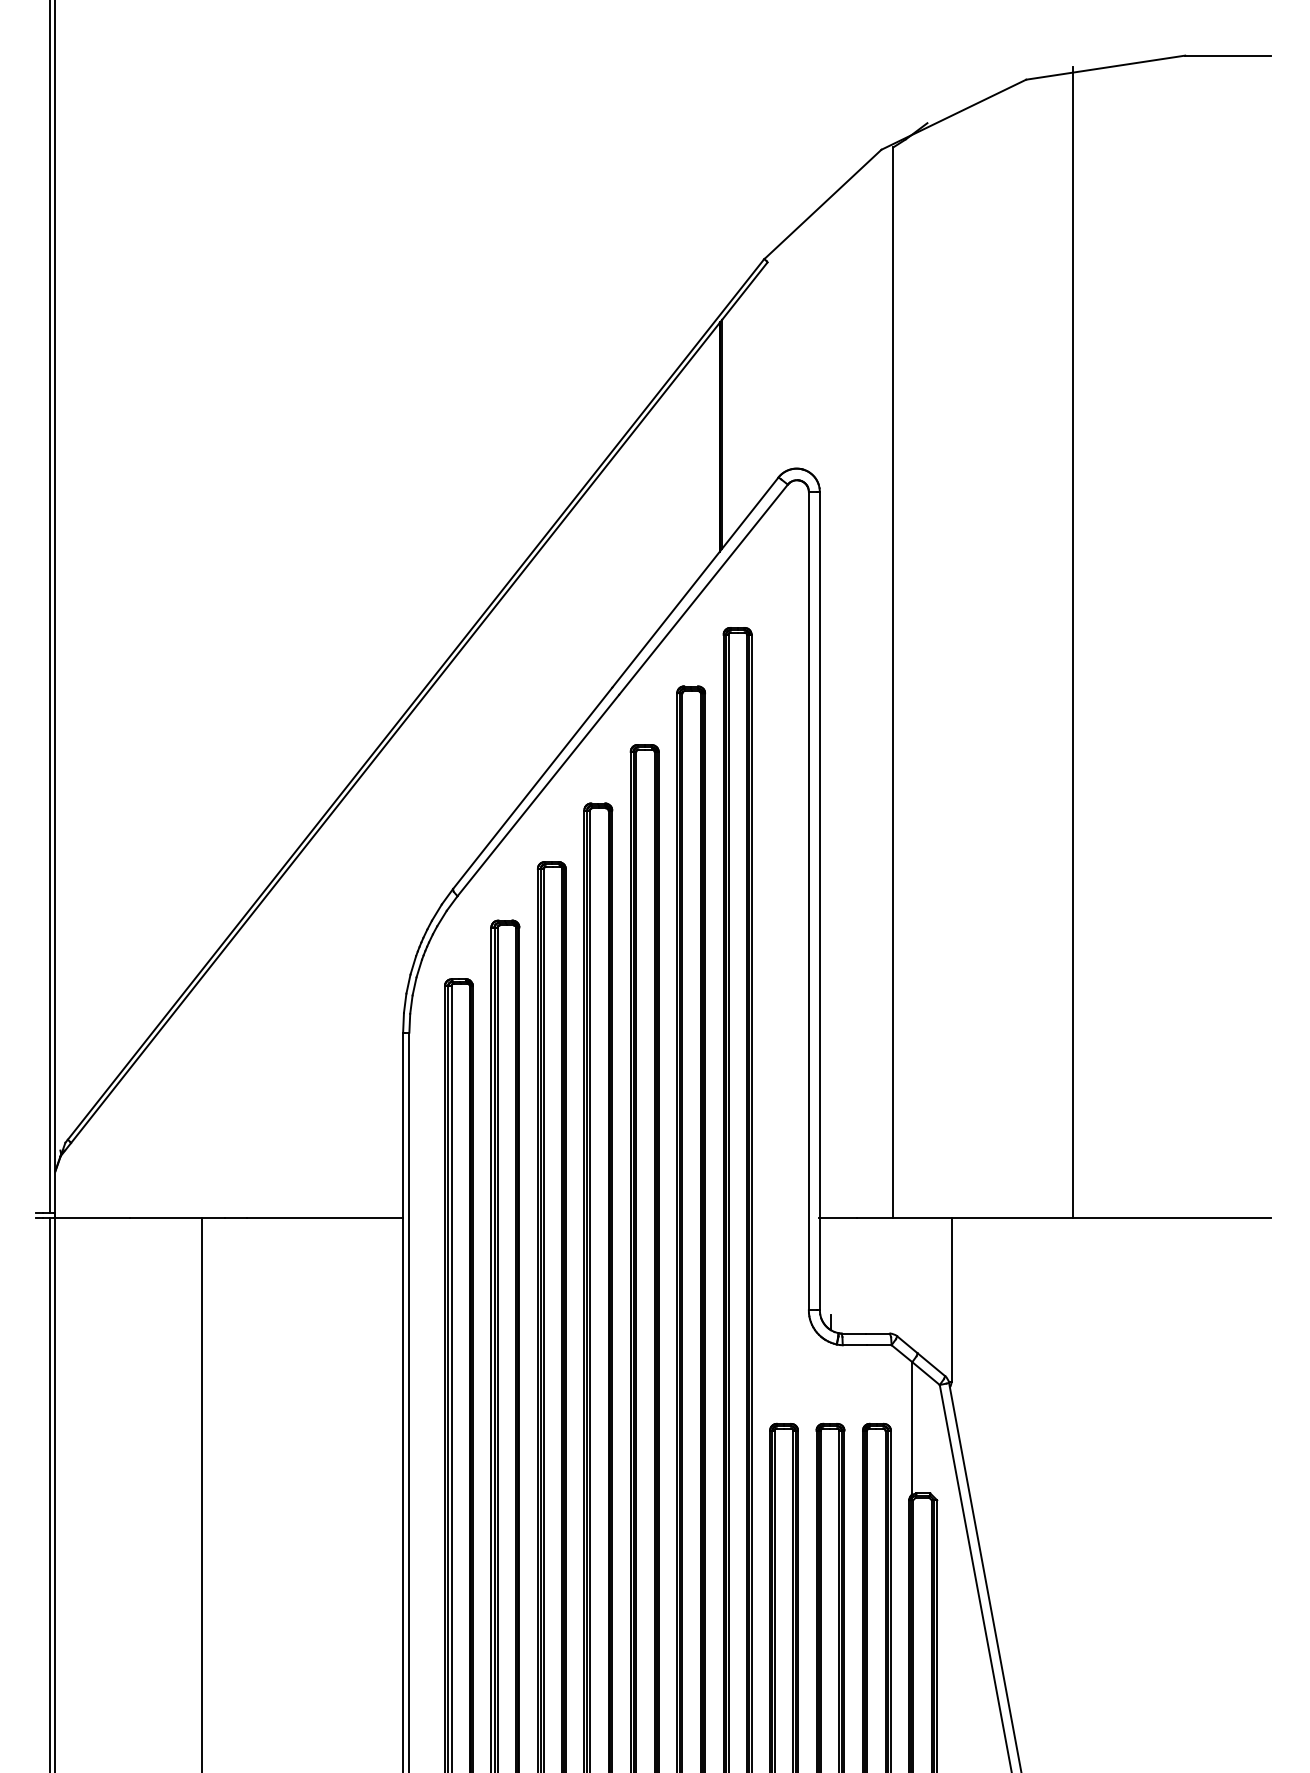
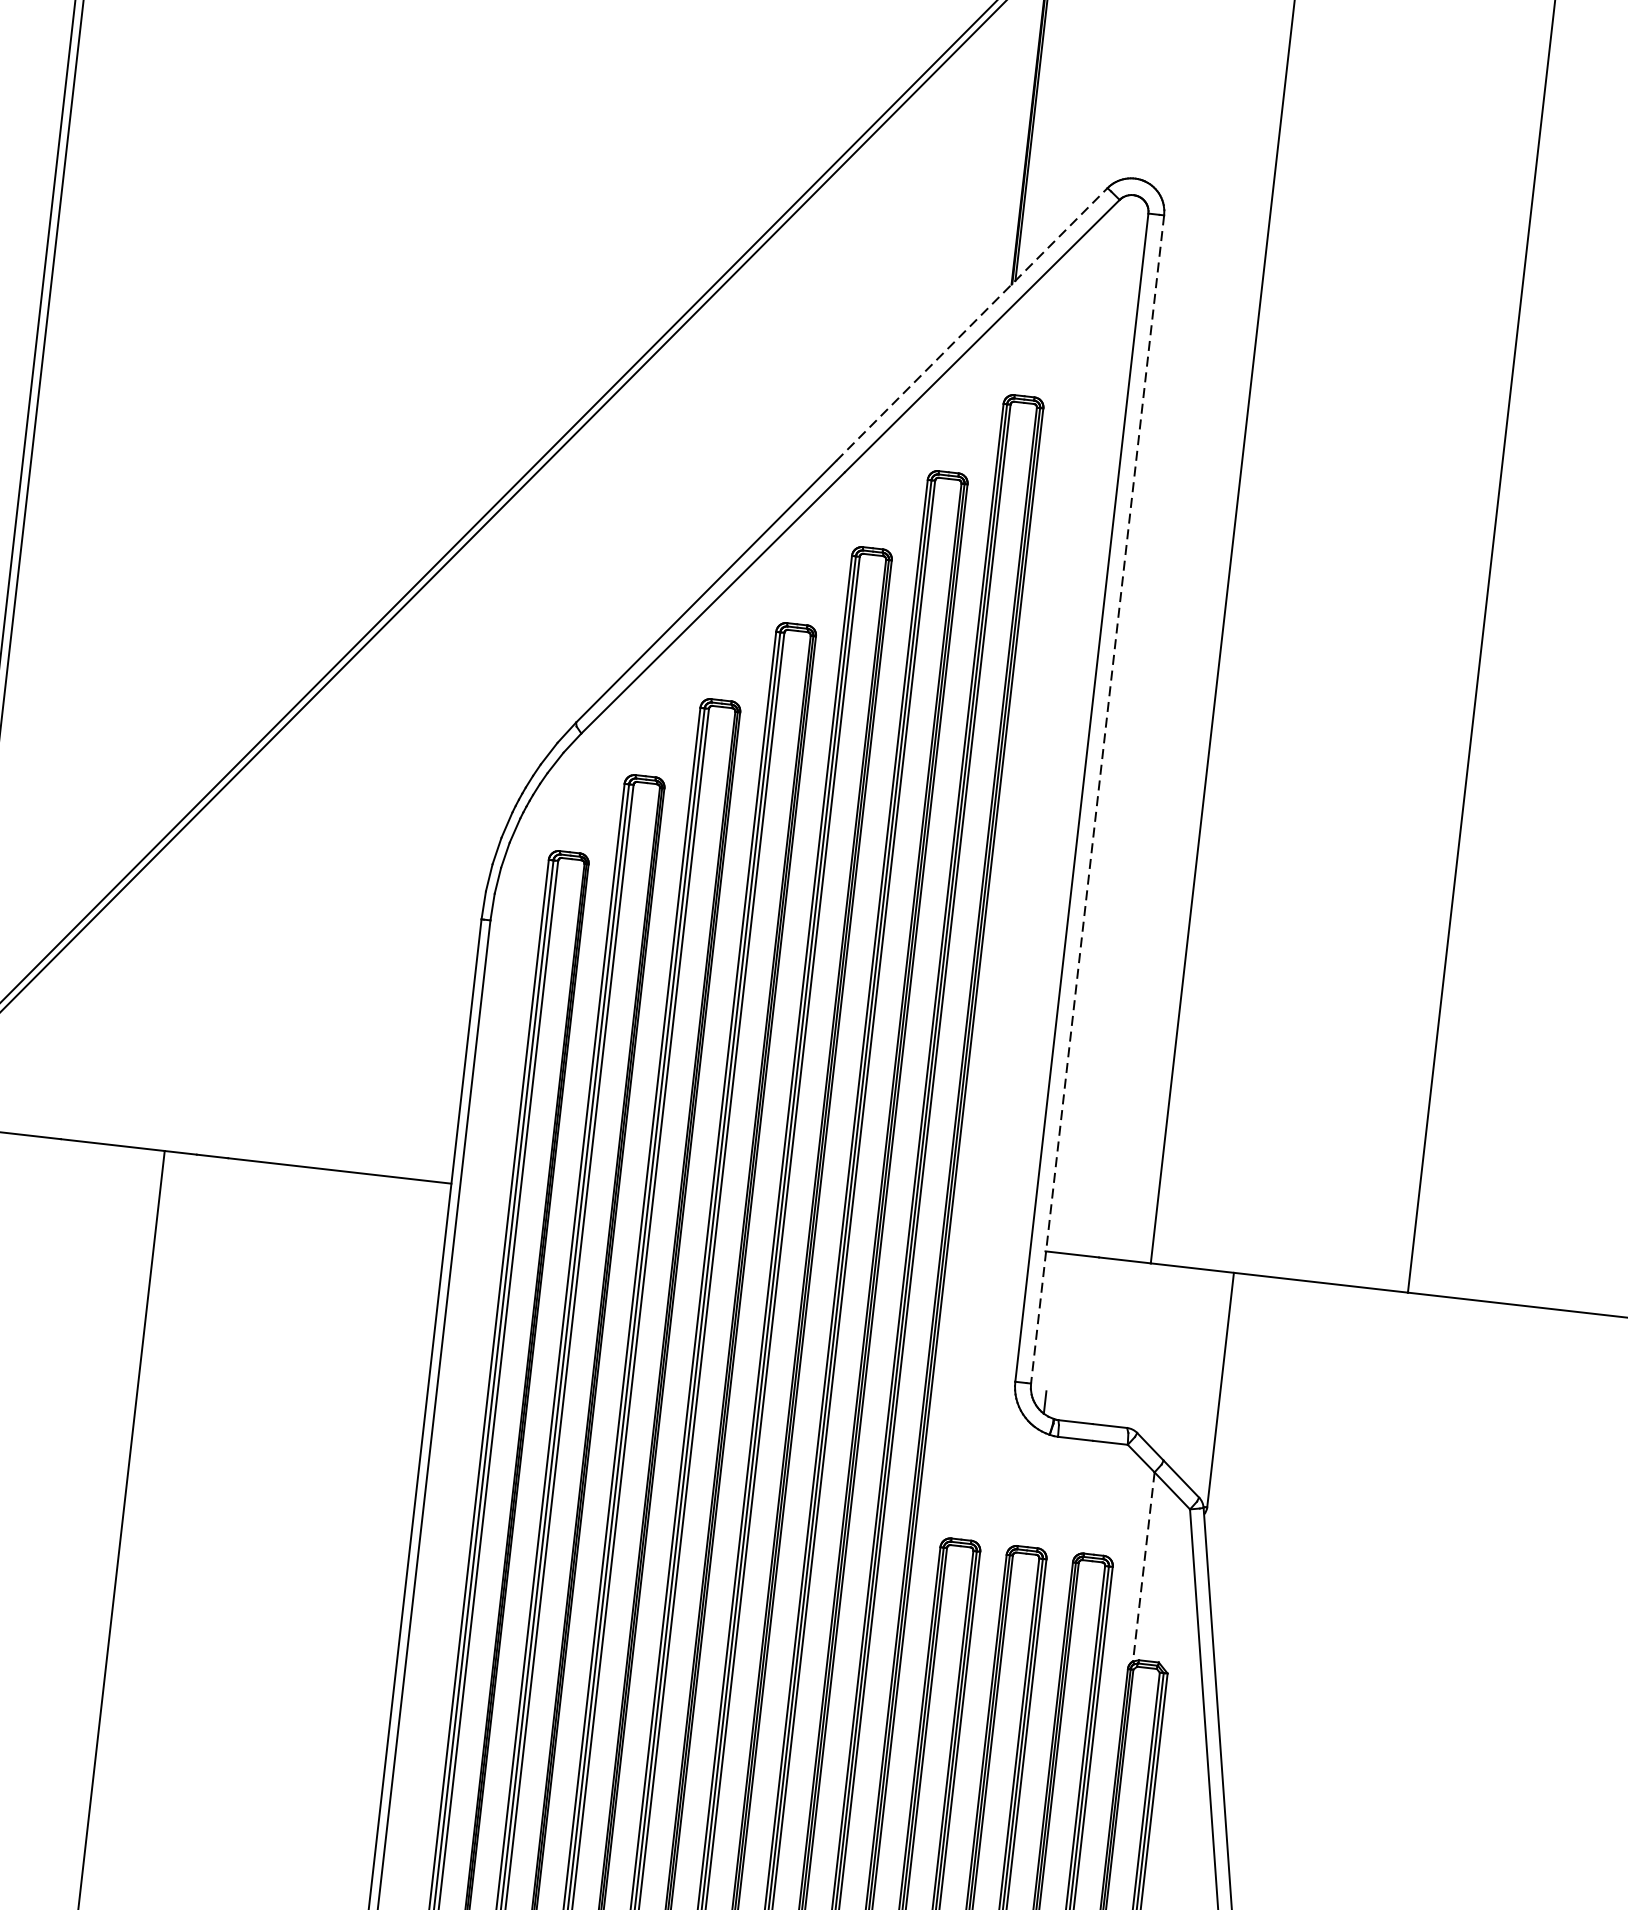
line: (695, 582) -> (971, 324), solid -> dashed
line: (819, 901) -> (1097, 799), solid -> dashed
line: (912, 1428) -> (1144, 1567), solid -> dashed

